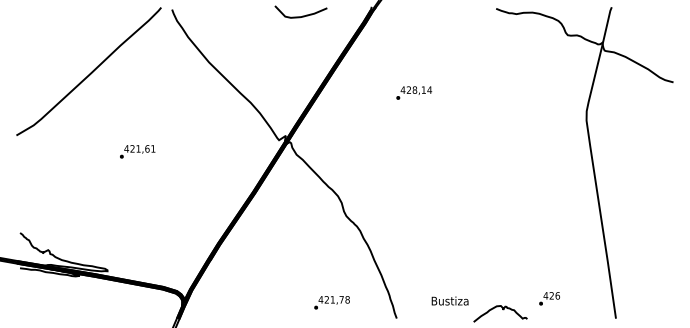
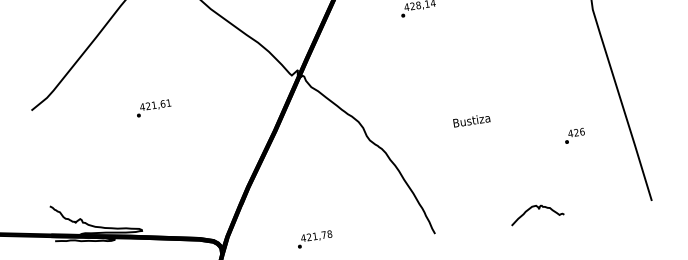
text: (549, 298) -> (574, 135), moved
text: (449, 300) -> (471, 120), moved
text: (331, 302) -> (314, 239), moved

